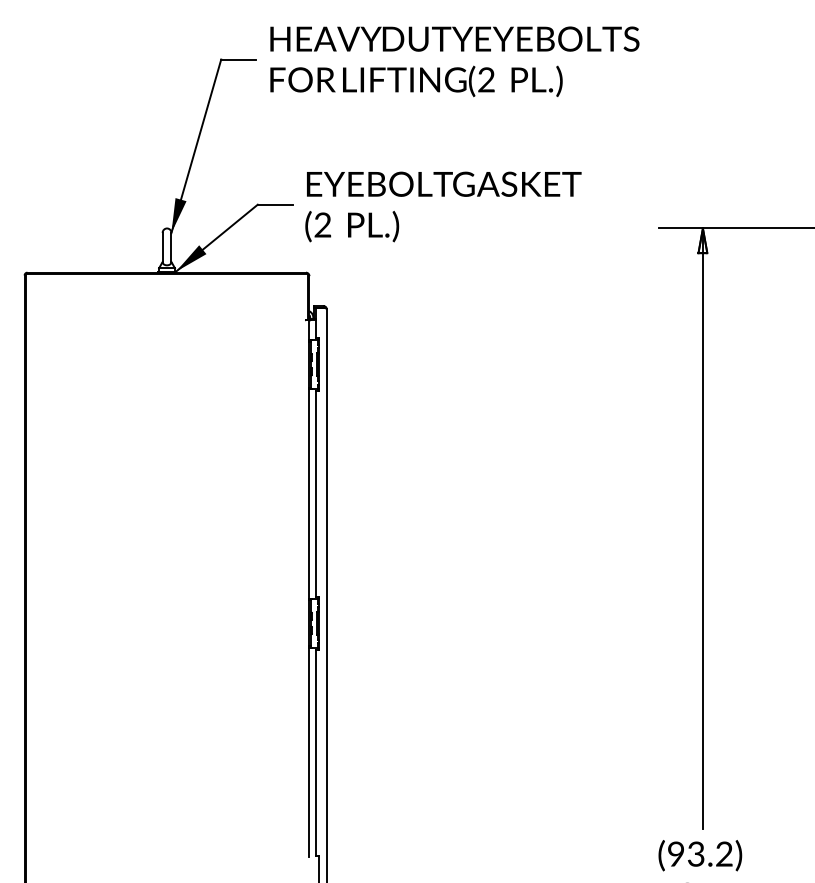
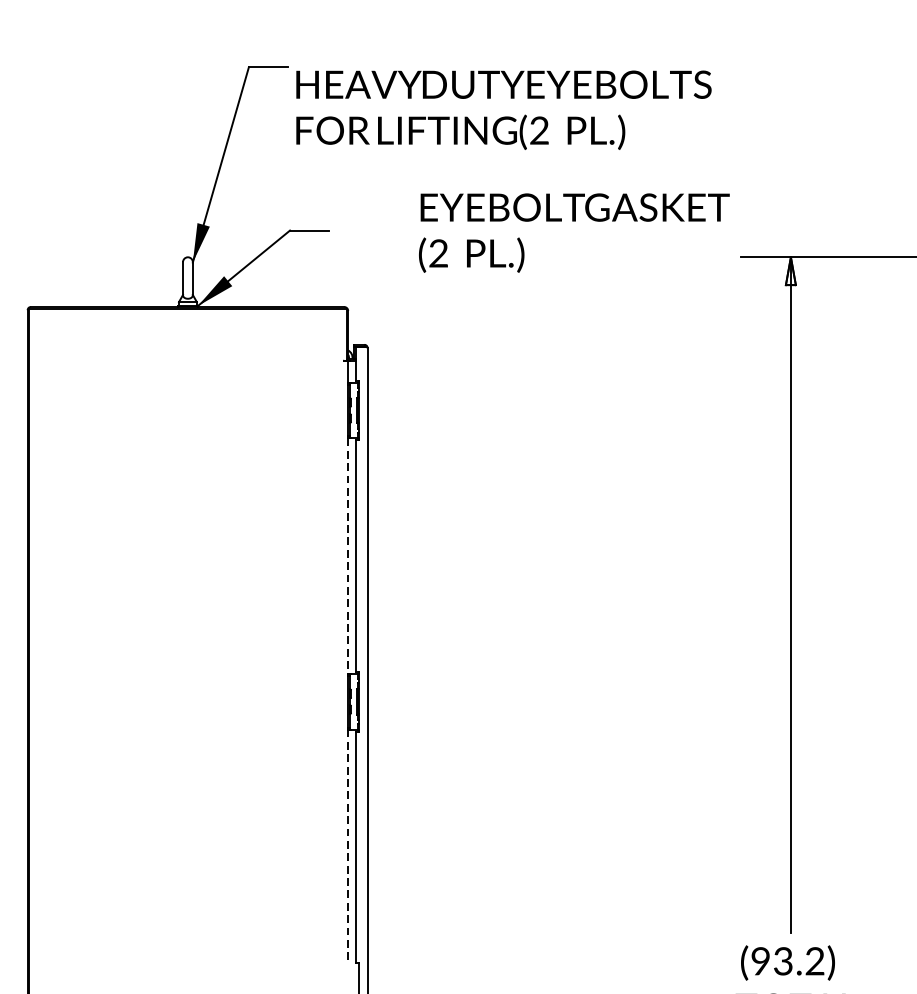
text: (454, 61) -> (503, 109), moved
text: (443, 206) -> (574, 232), moved
line: (309, 494) -> (348, 556), solid -> dashed
line: (309, 752) -> (348, 846), solid -> dashed

